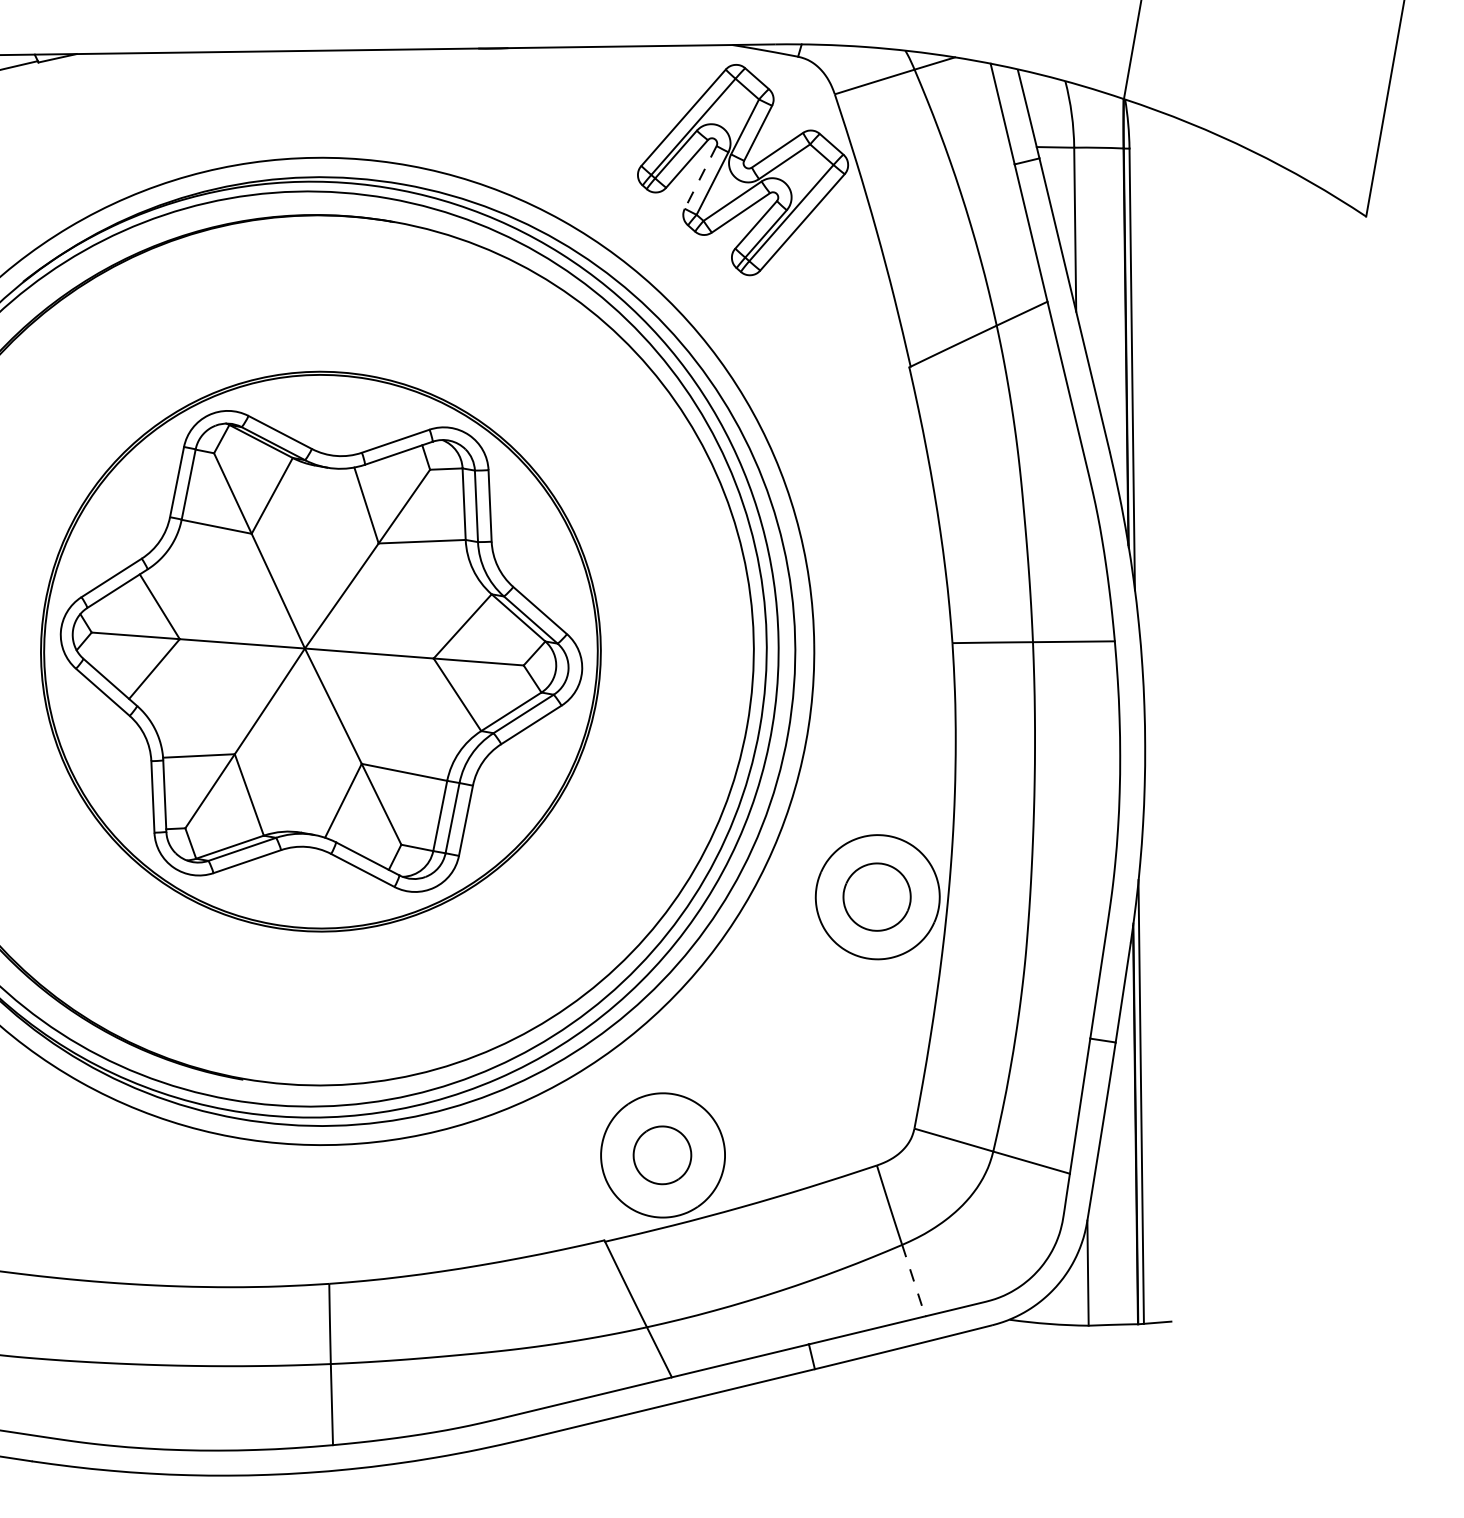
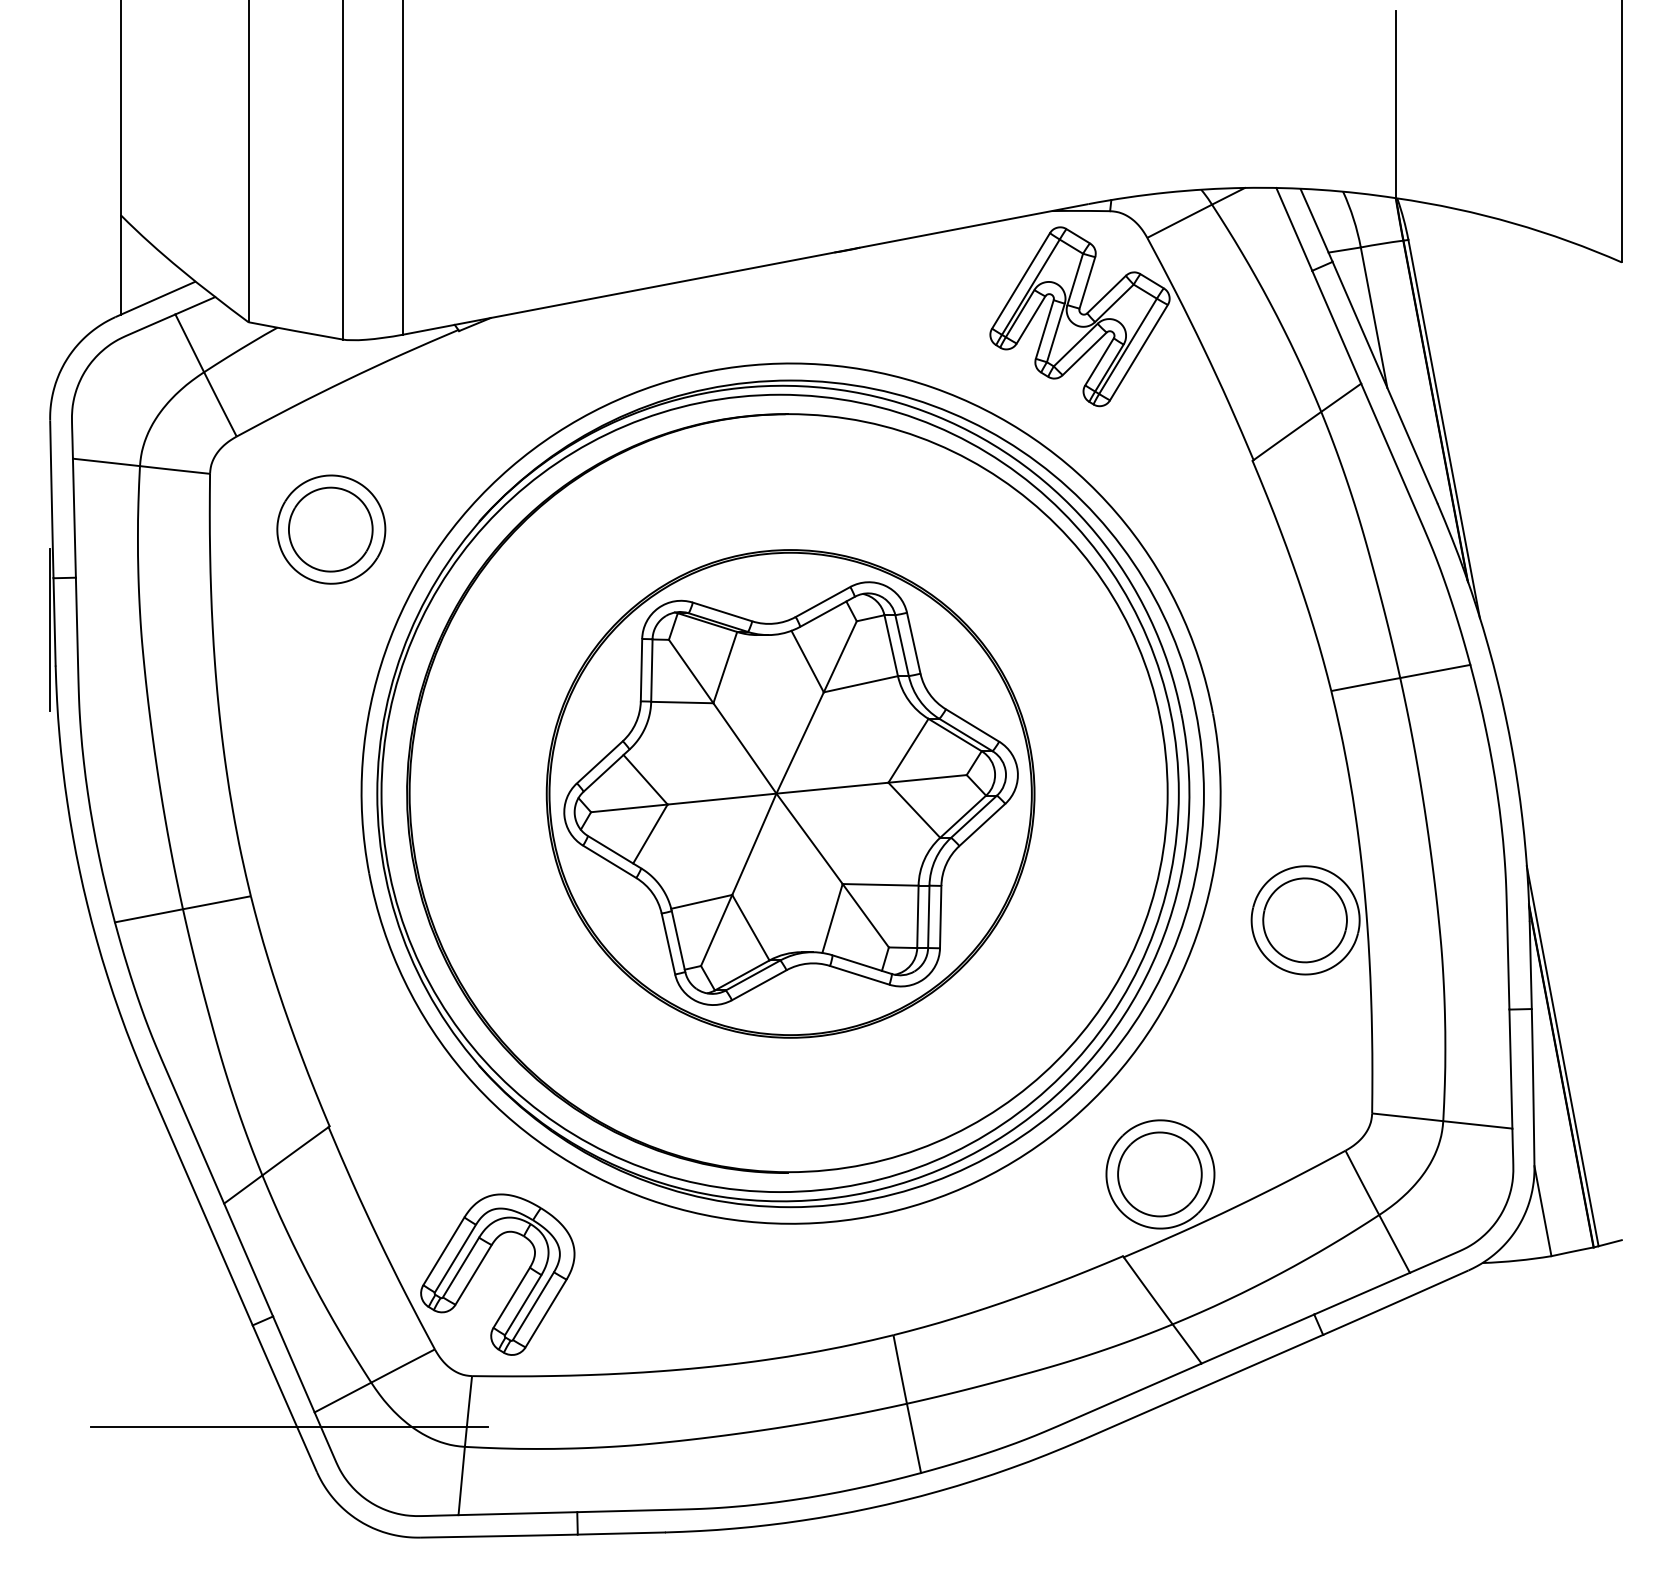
line: (700, 177) -> (1044, 329), dashed -> solid
part: (876, 897) -> (1304, 920), size x1.43
part: (661, 1155) -> (1159, 1174), size x1.67
line: (913, 1280) -> (1394, 1243), dashed -> solid

